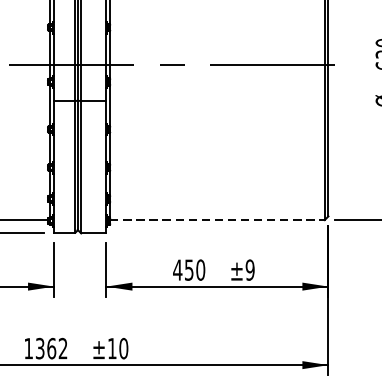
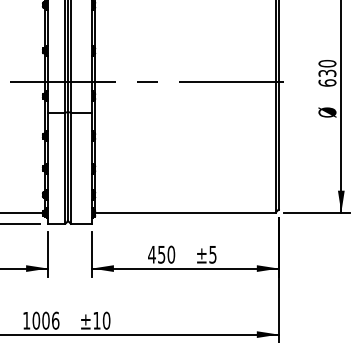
line: (217, 219) -> (185, 212), dashed -> solid
text: (249, 269) -> (212, 254), ±9 -> ±5
text: (51, 348) -> (45, 320), 1362 -> 1006

